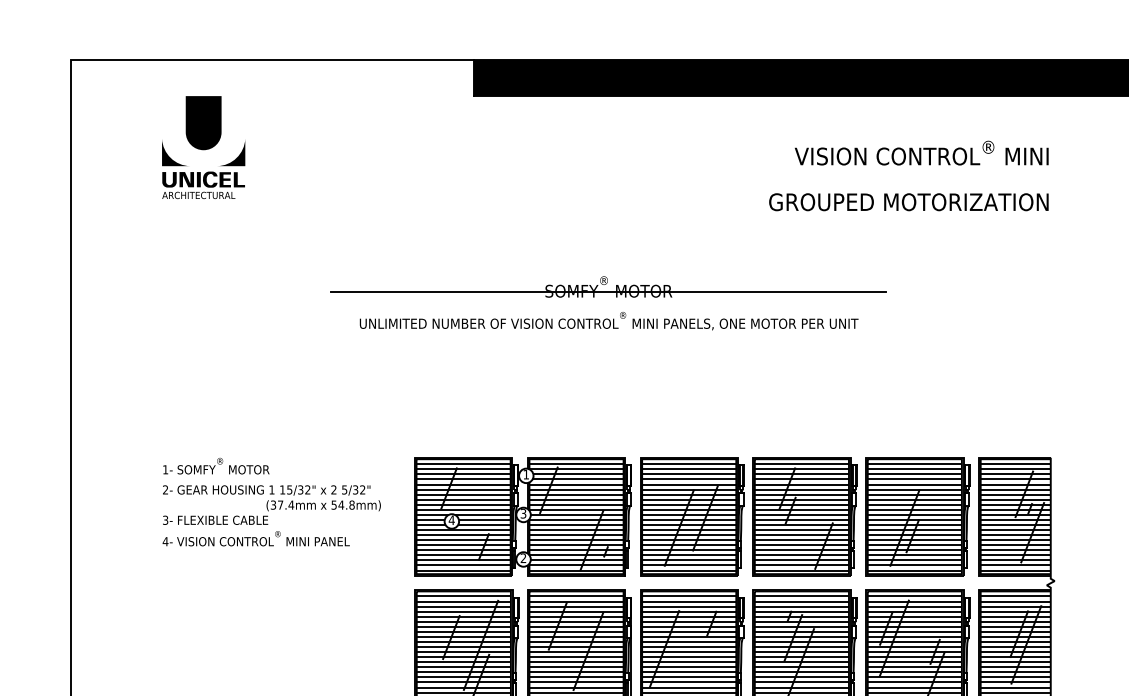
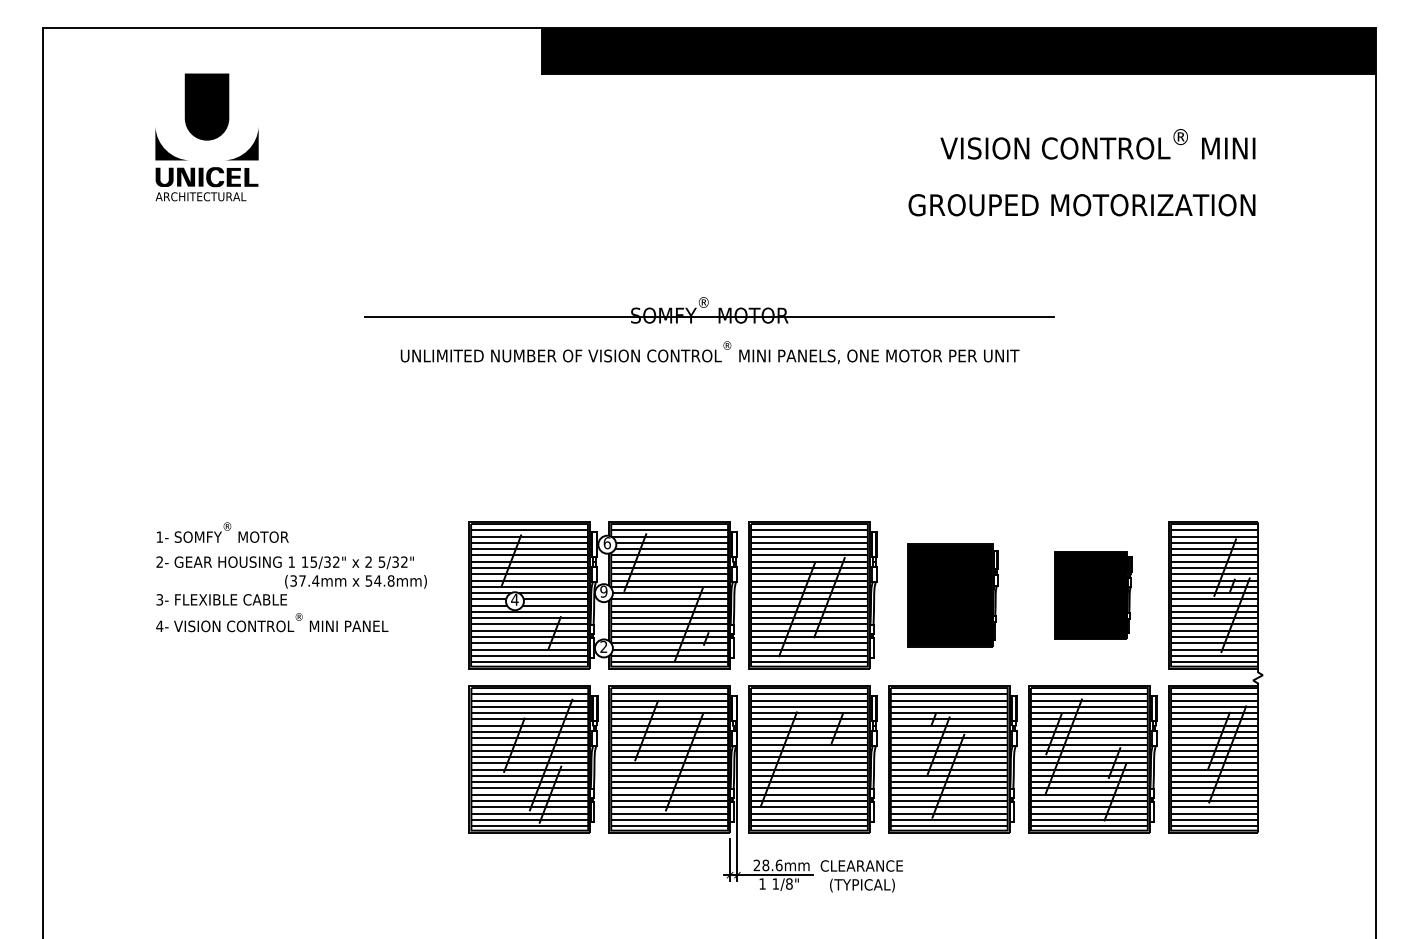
text: (525, 474) -> (606, 543), 1 -> 6
text: (523, 513) -> (603, 591), 3 -> 9
part: (804, 516) -> (952, 595), size x0.7
part: (917, 516) -> (1092, 595), size x0.6

